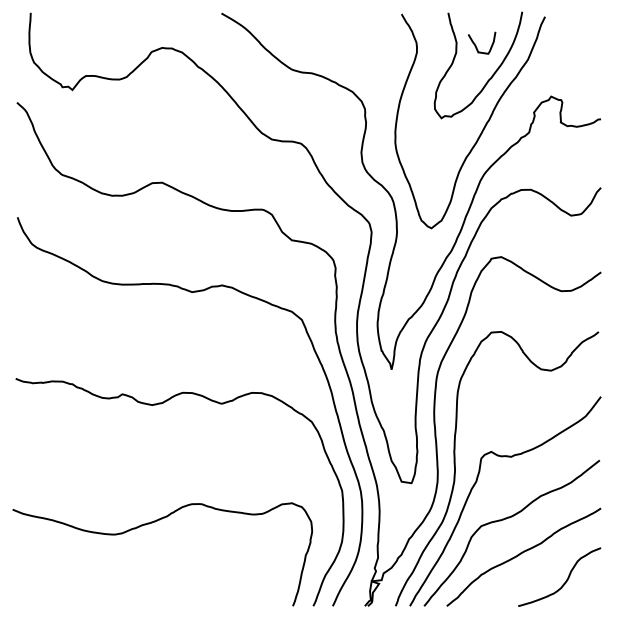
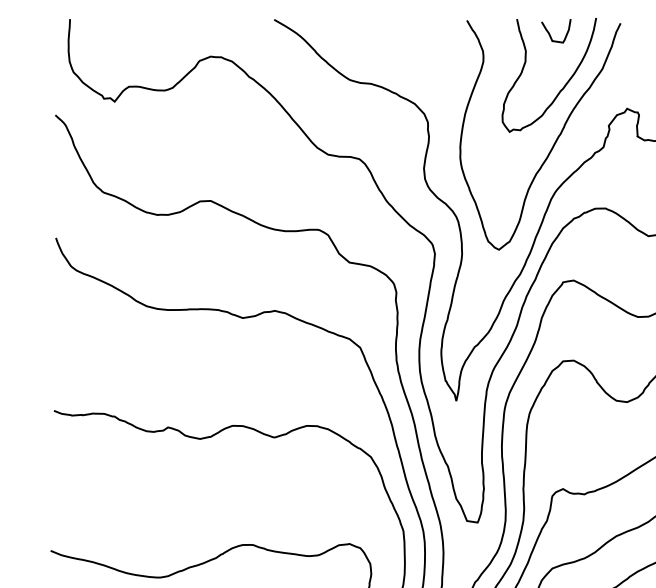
curve: (476, 45) -> (550, 33), moved

